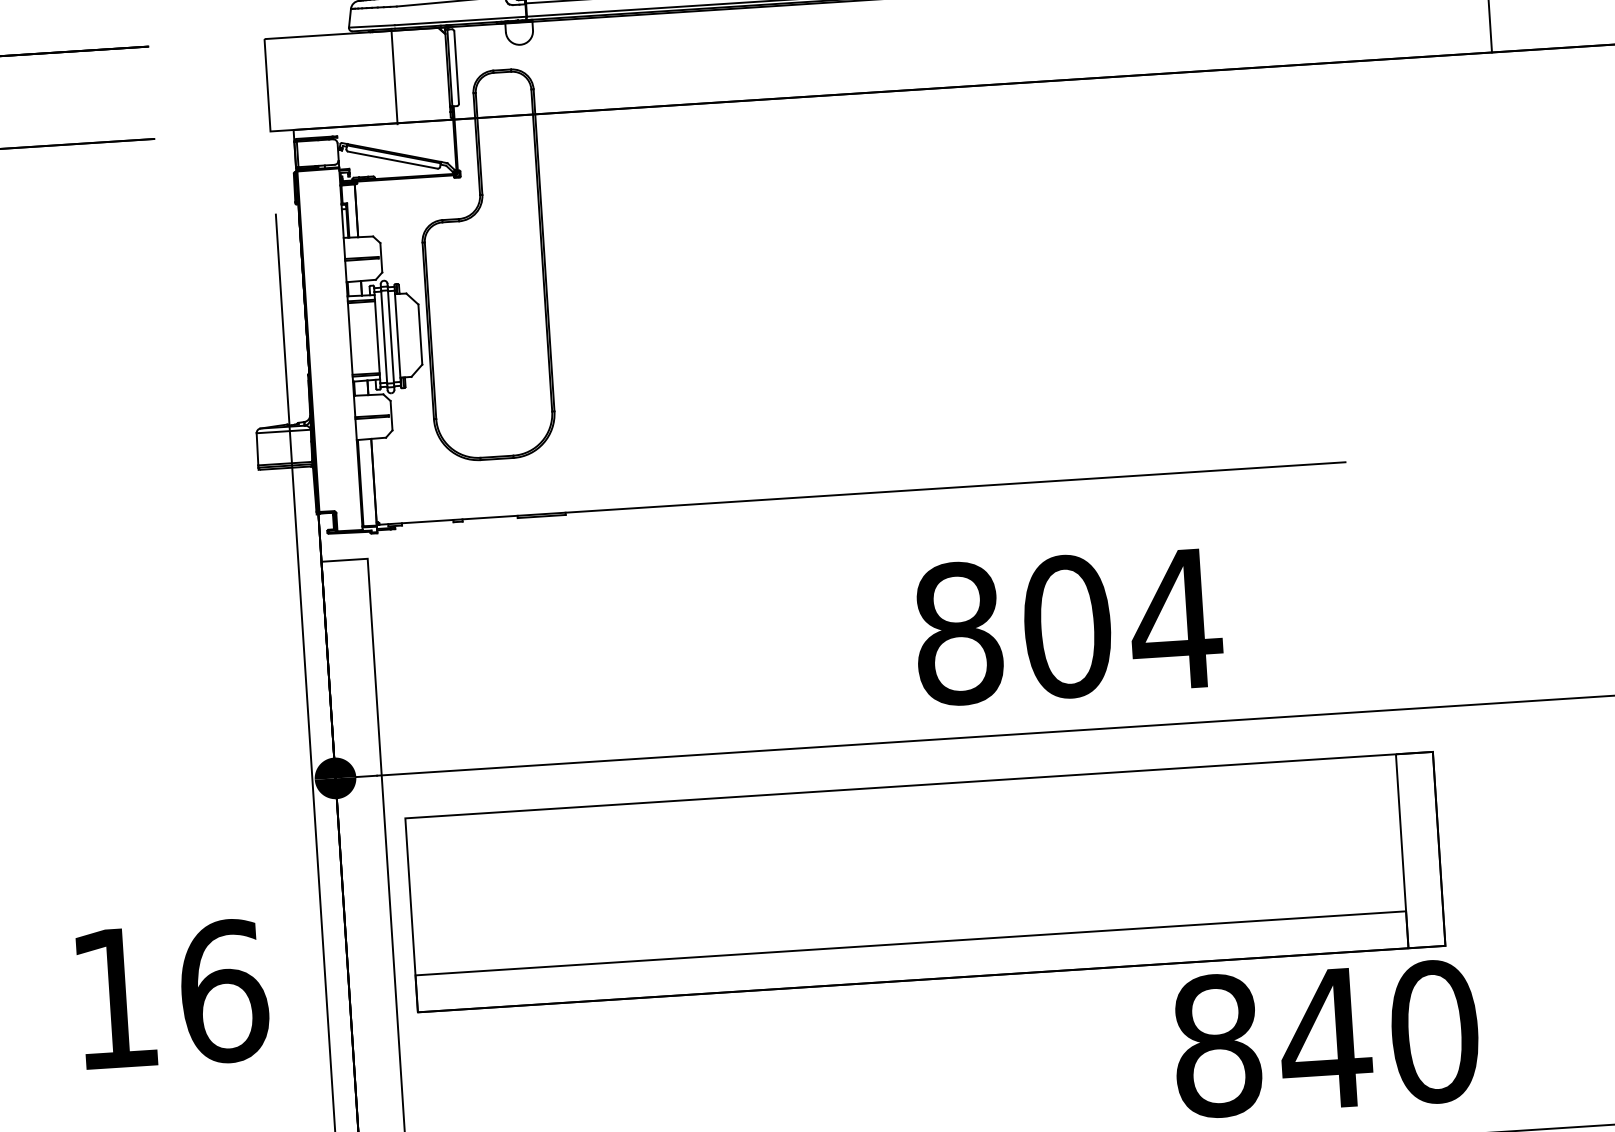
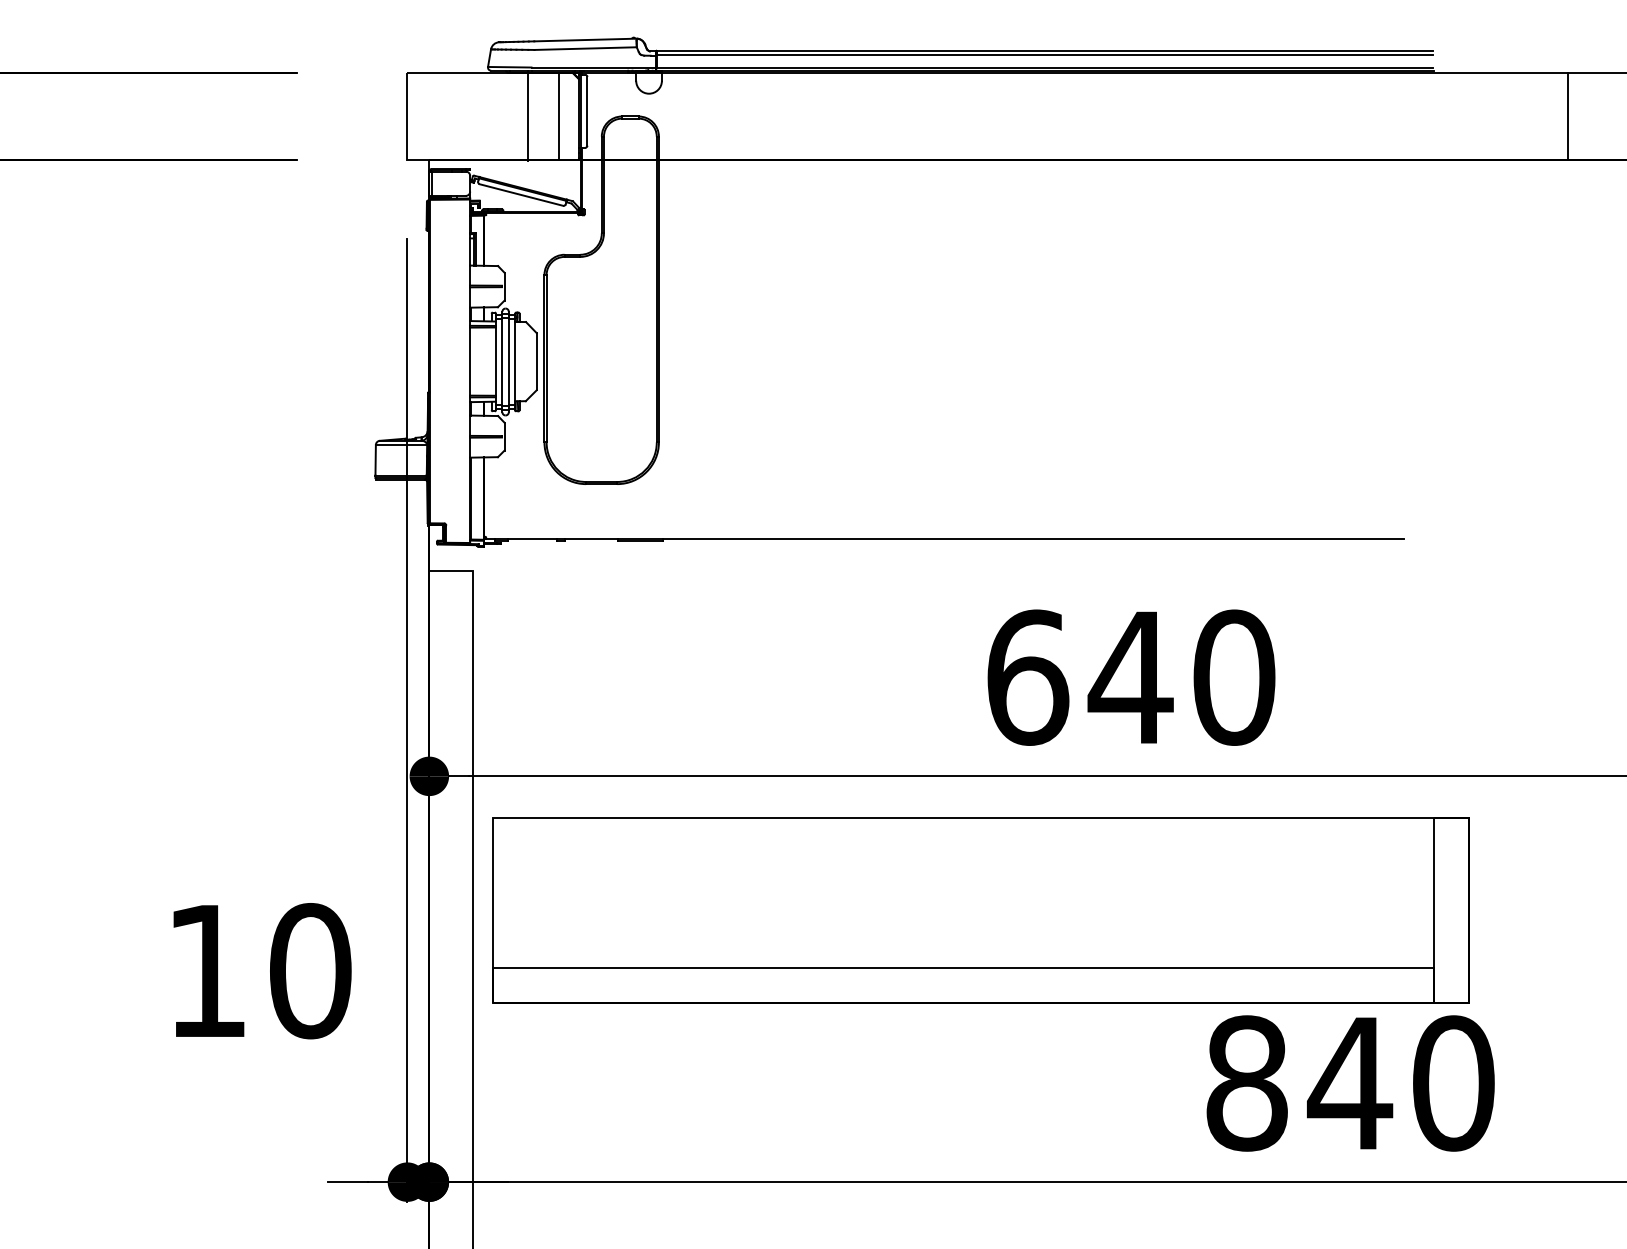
line: (426, 74) -> (558, 116), added
text: (1068, 626) -> (1132, 677), 804 -> 640
text: (224, 991) -> (311, 971), 16 -> 10

